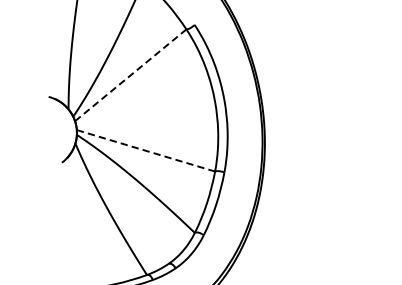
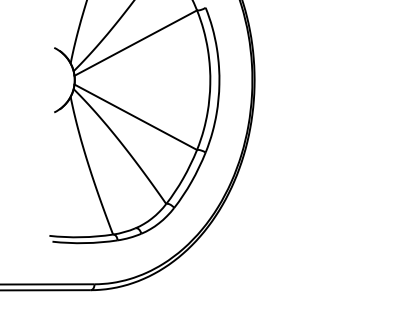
line: (131, 74) -> (136, 42), dashed -> solid
line: (146, 150) -> (136, 117), dashed -> solid

